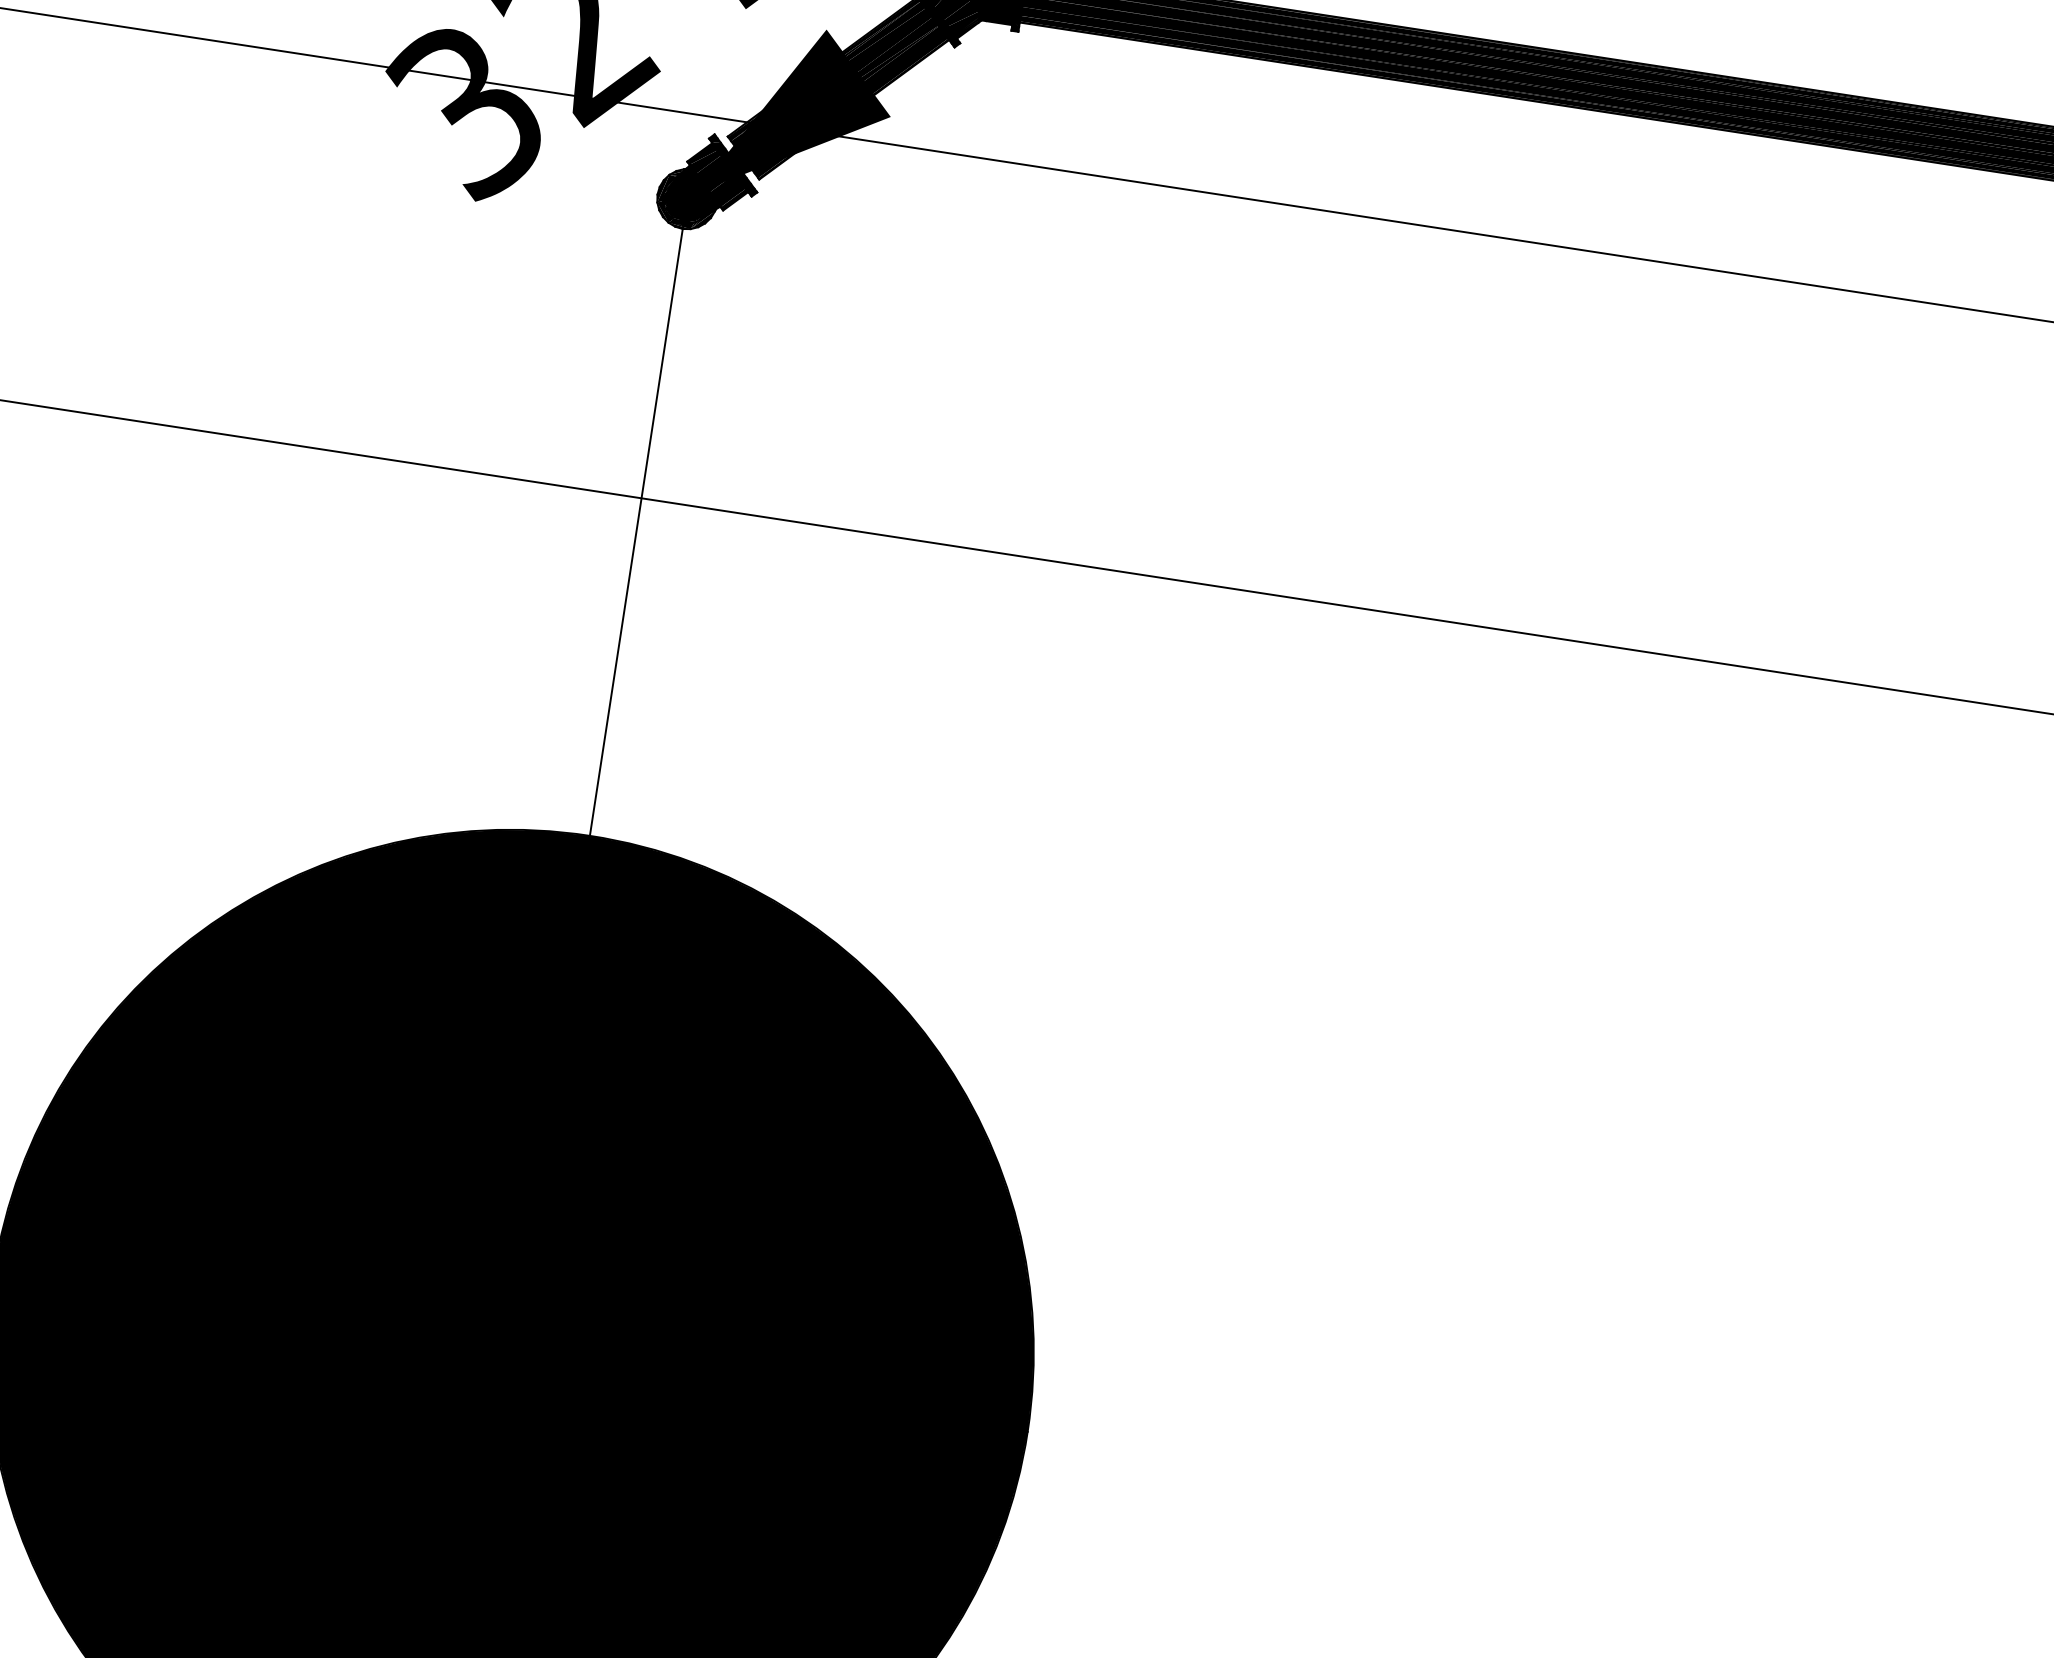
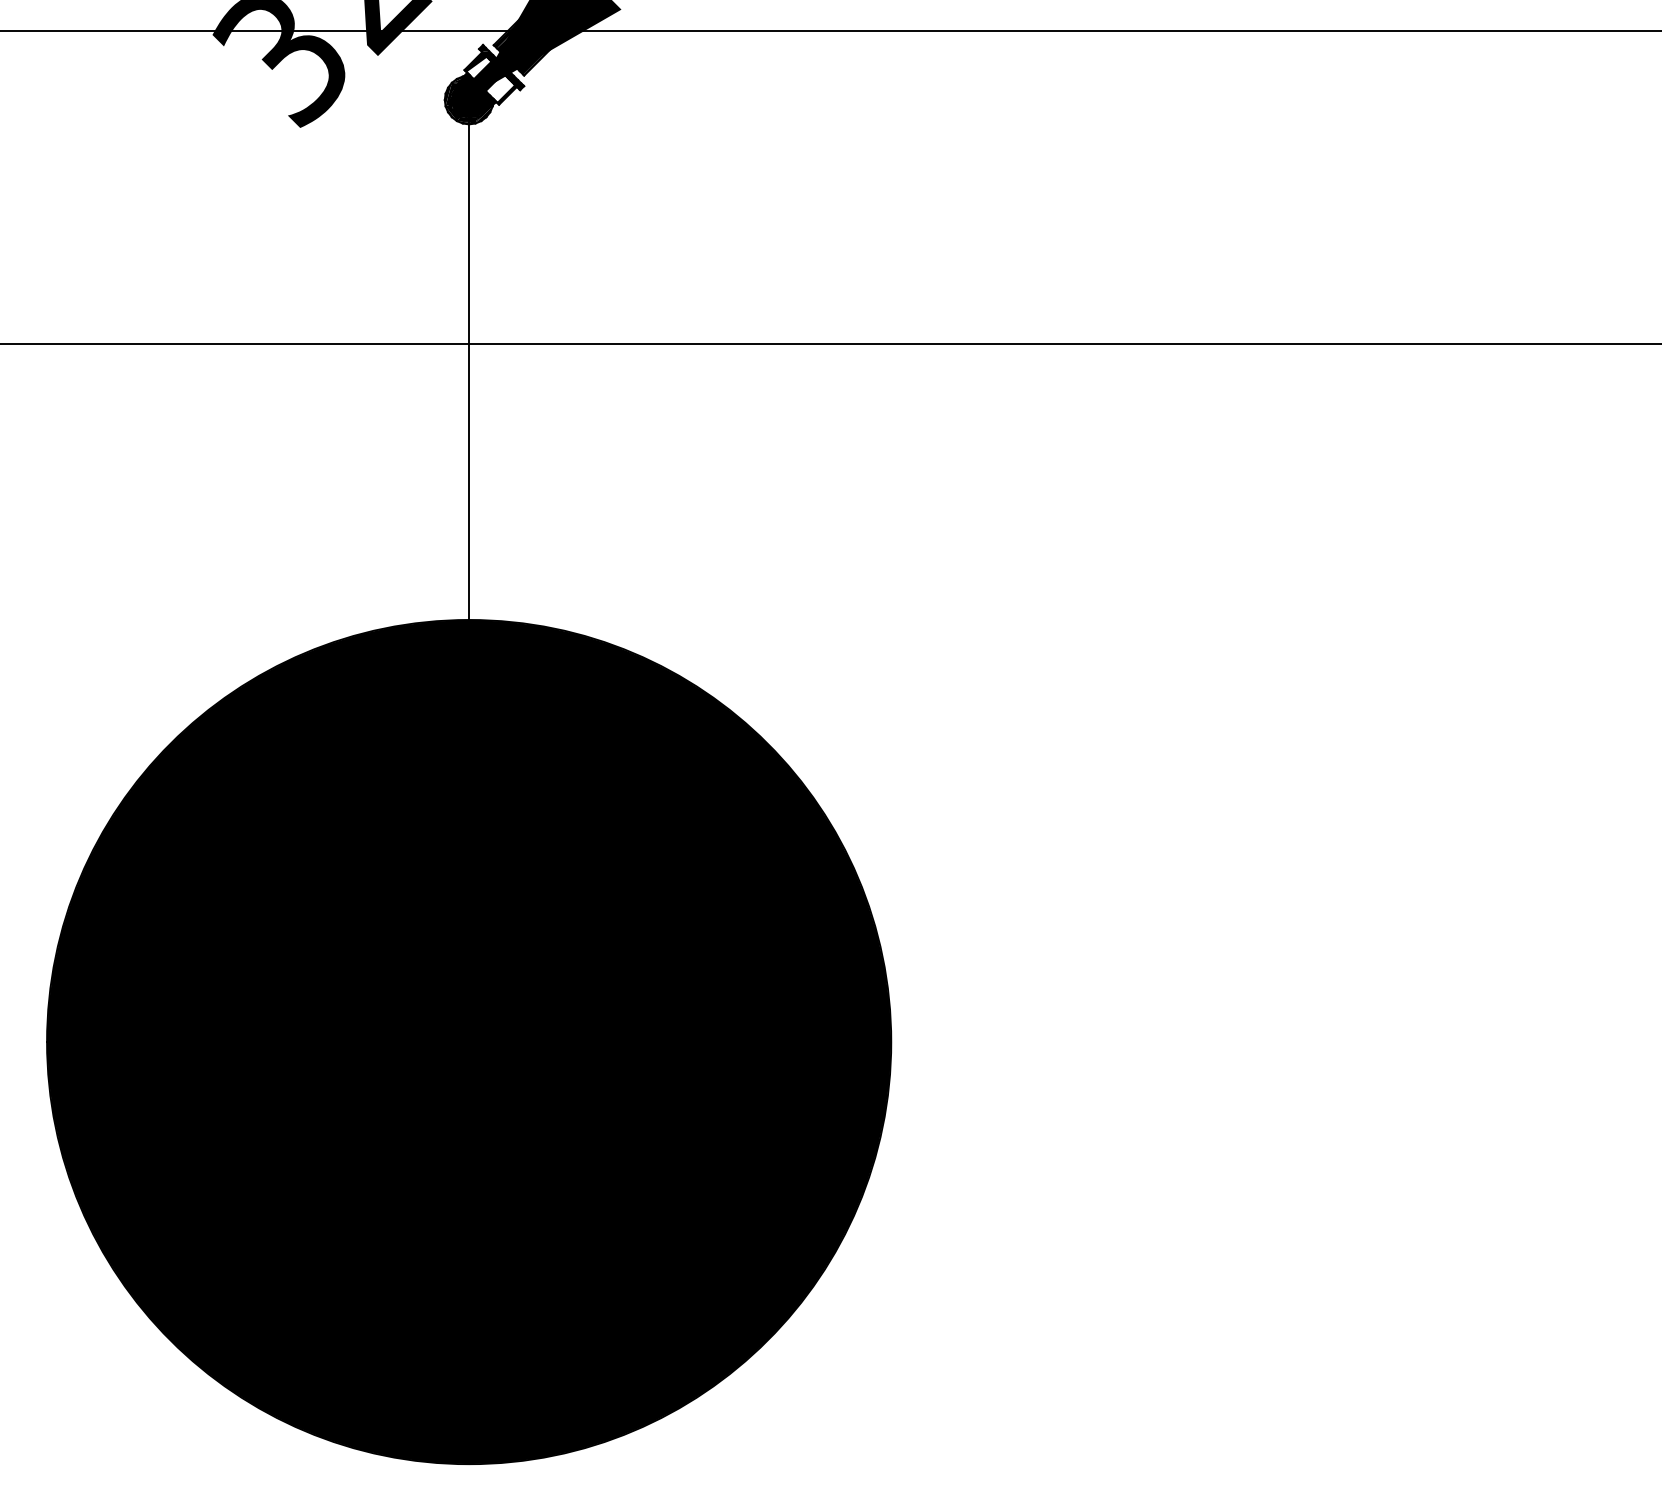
fill: (704, 161) -> (478, 67), removed
fill: (727, 190) -> (500, 88), removed

